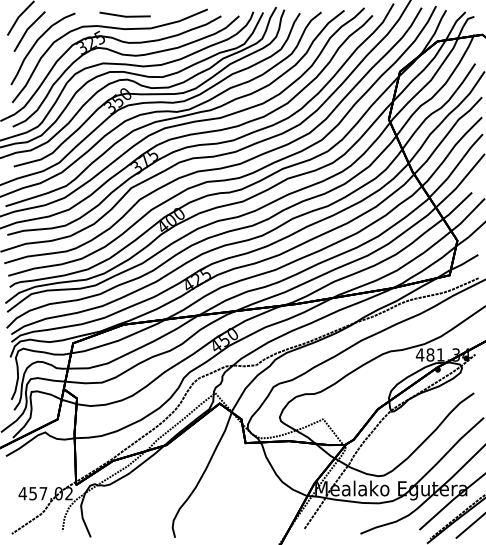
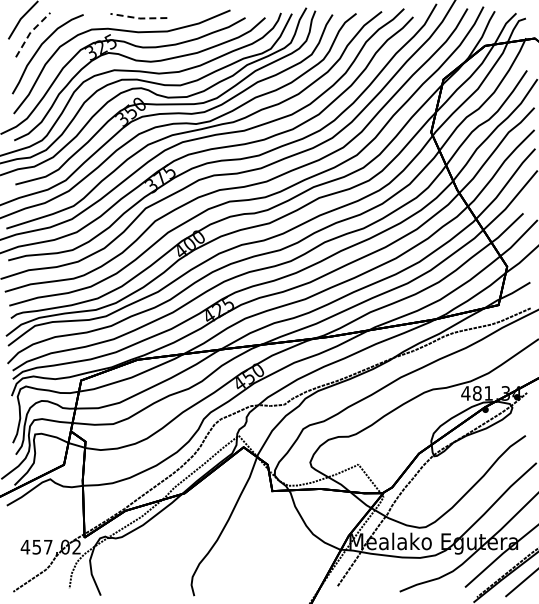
line: (124, 16) -> (138, 18), solid -> dashed
line: (27, 29) -> (30, 32), solid -> dashed

